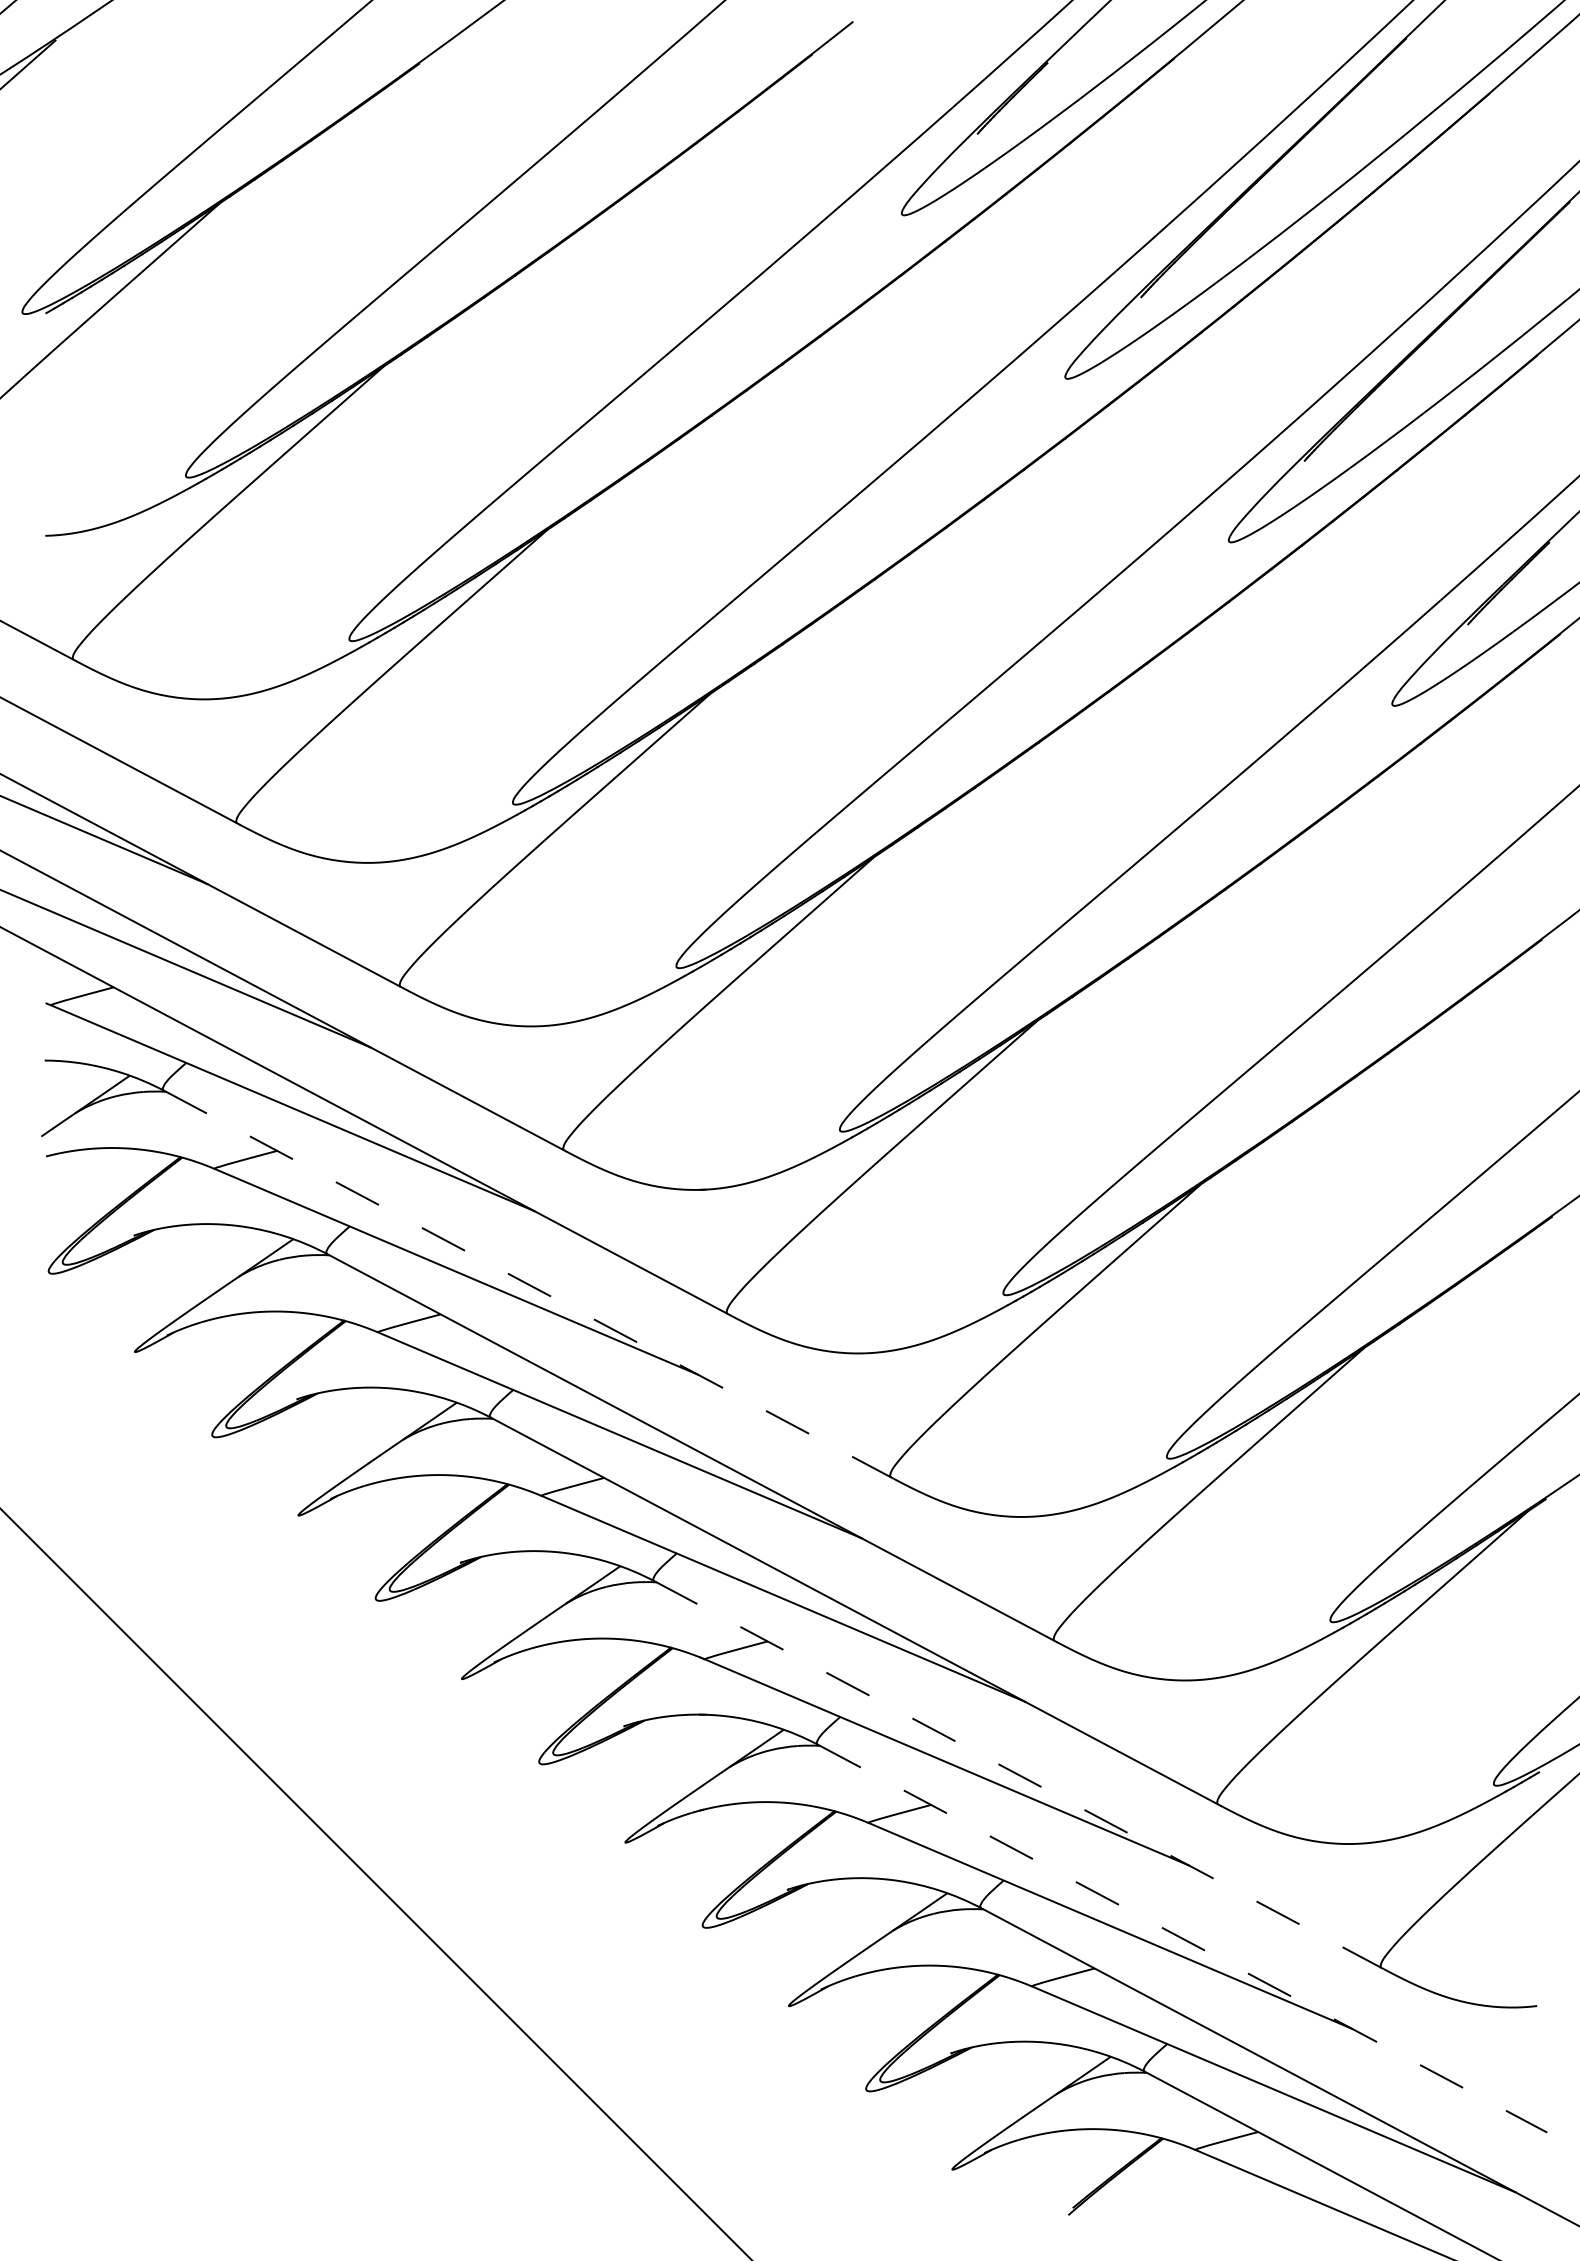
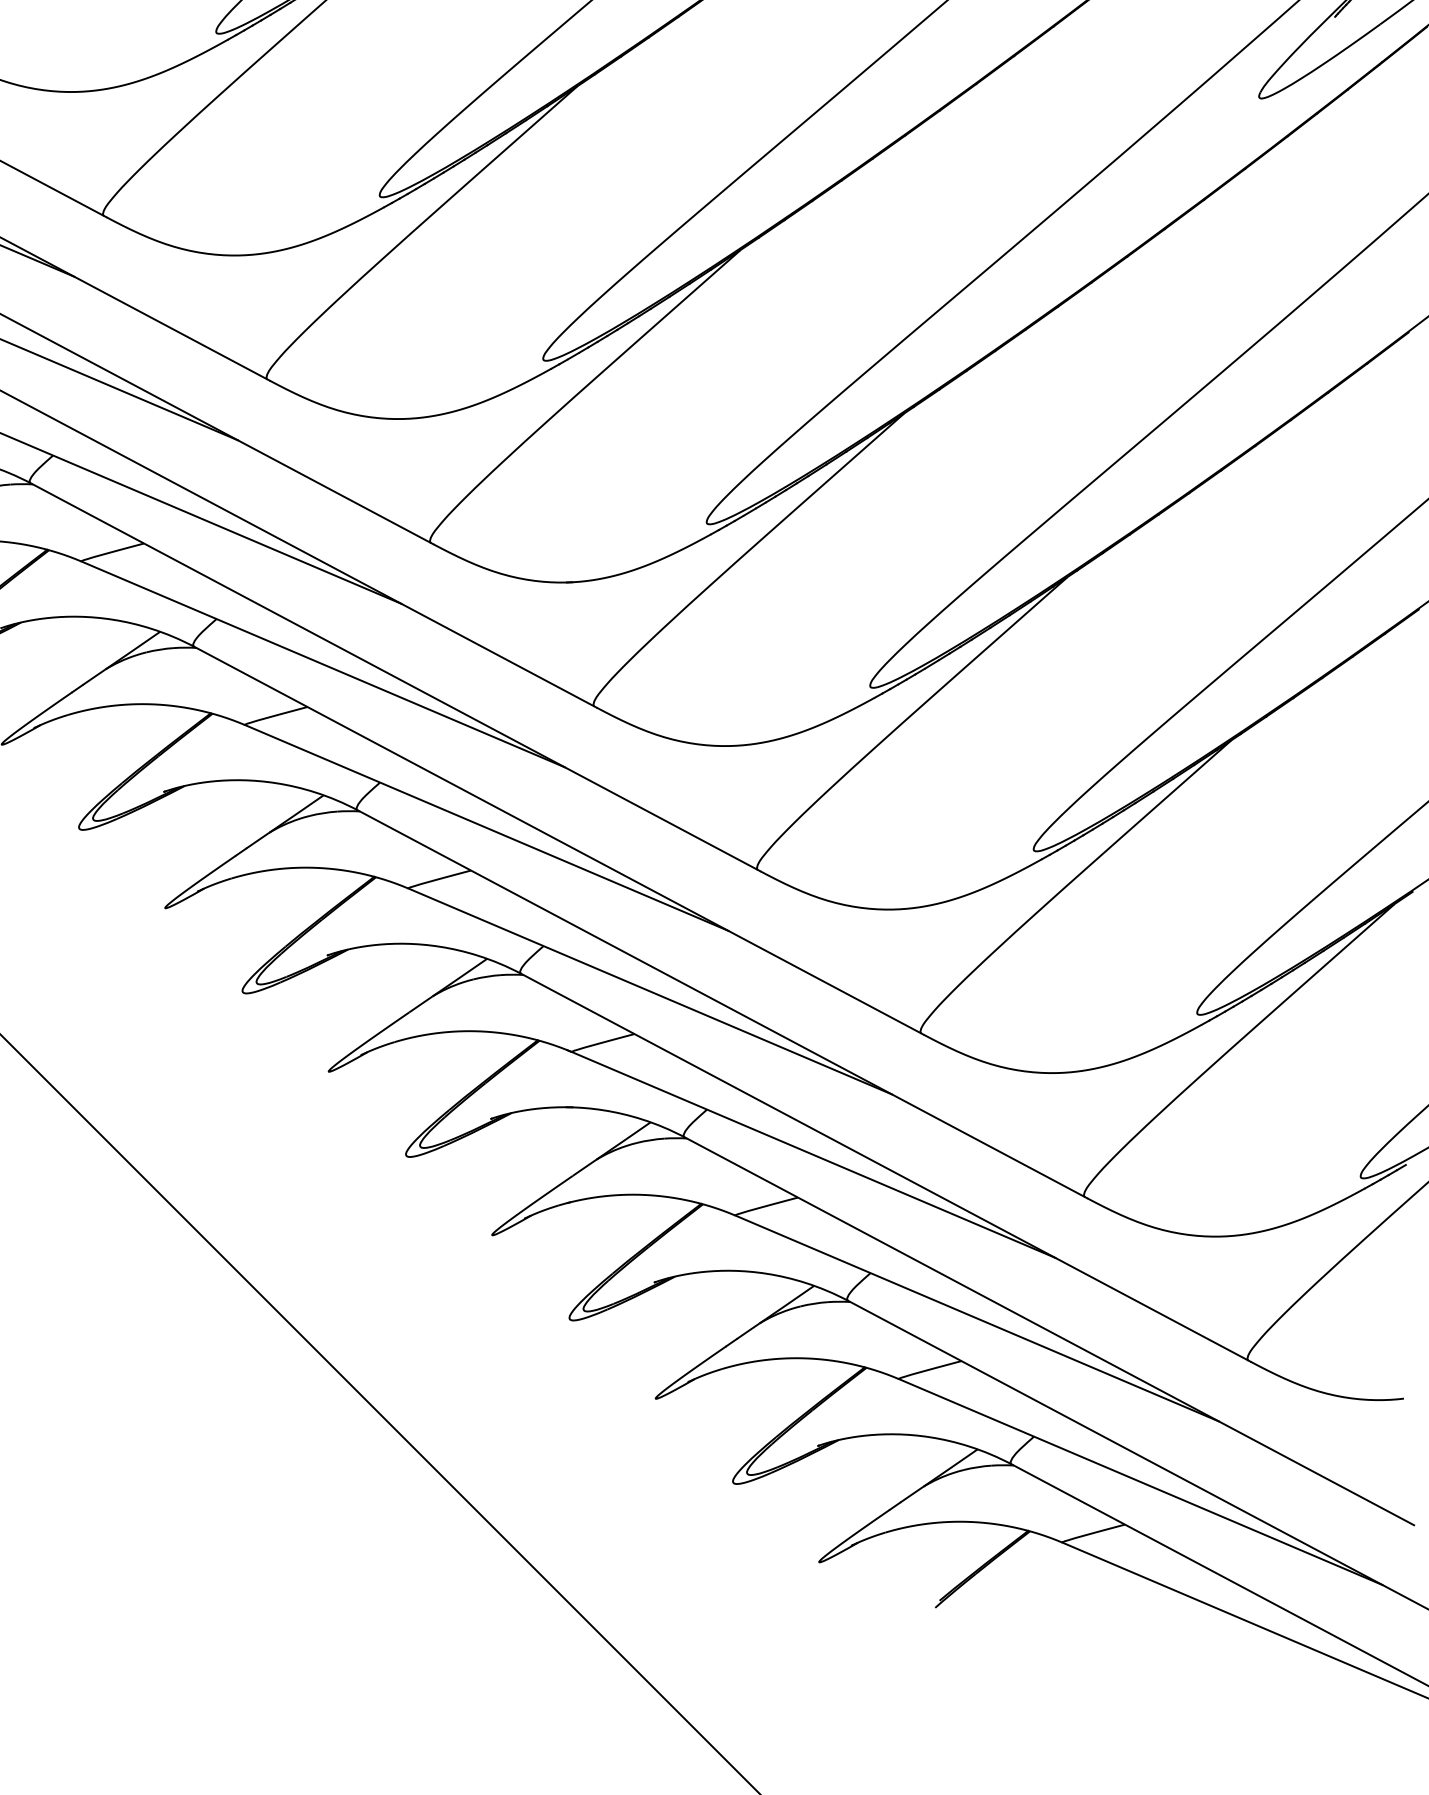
line: (529, 1284) -> (396, 677), dashed -> solid
line: (1019, 1775) -> (886, 1168), dashed -> solid
line: (1183, 1938) -> (1050, 1331), dashed -> solid

